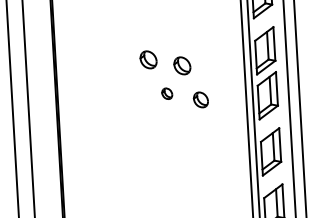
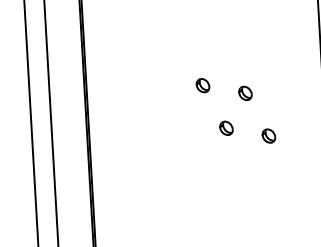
part: (148, 59) -> (202, 85), size x0.62
part: (182, 65) -> (245, 92), size x0.62
part: (201, 99) -> (269, 135), size x0.71

